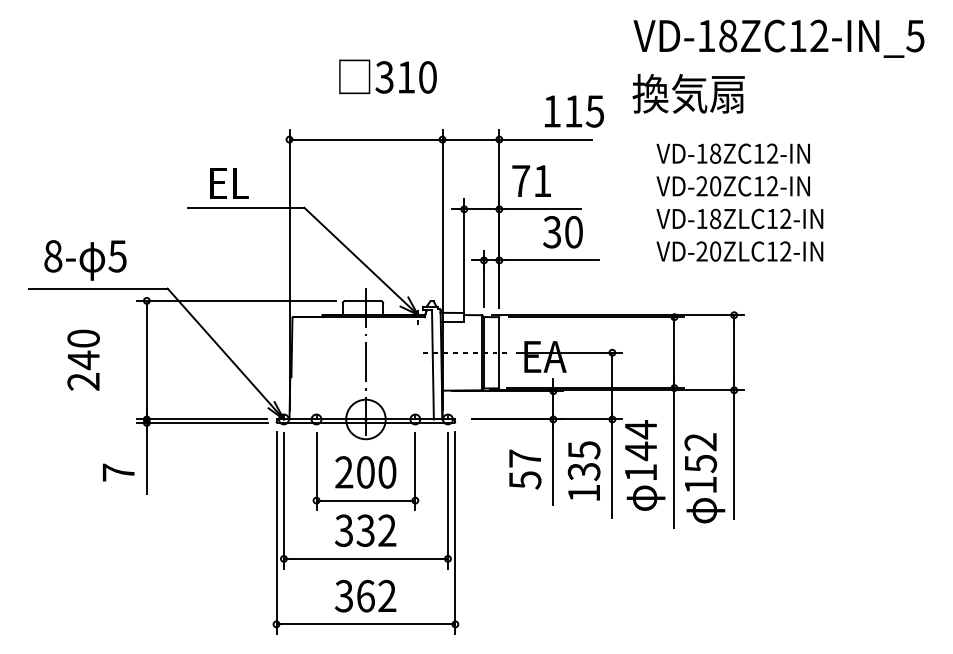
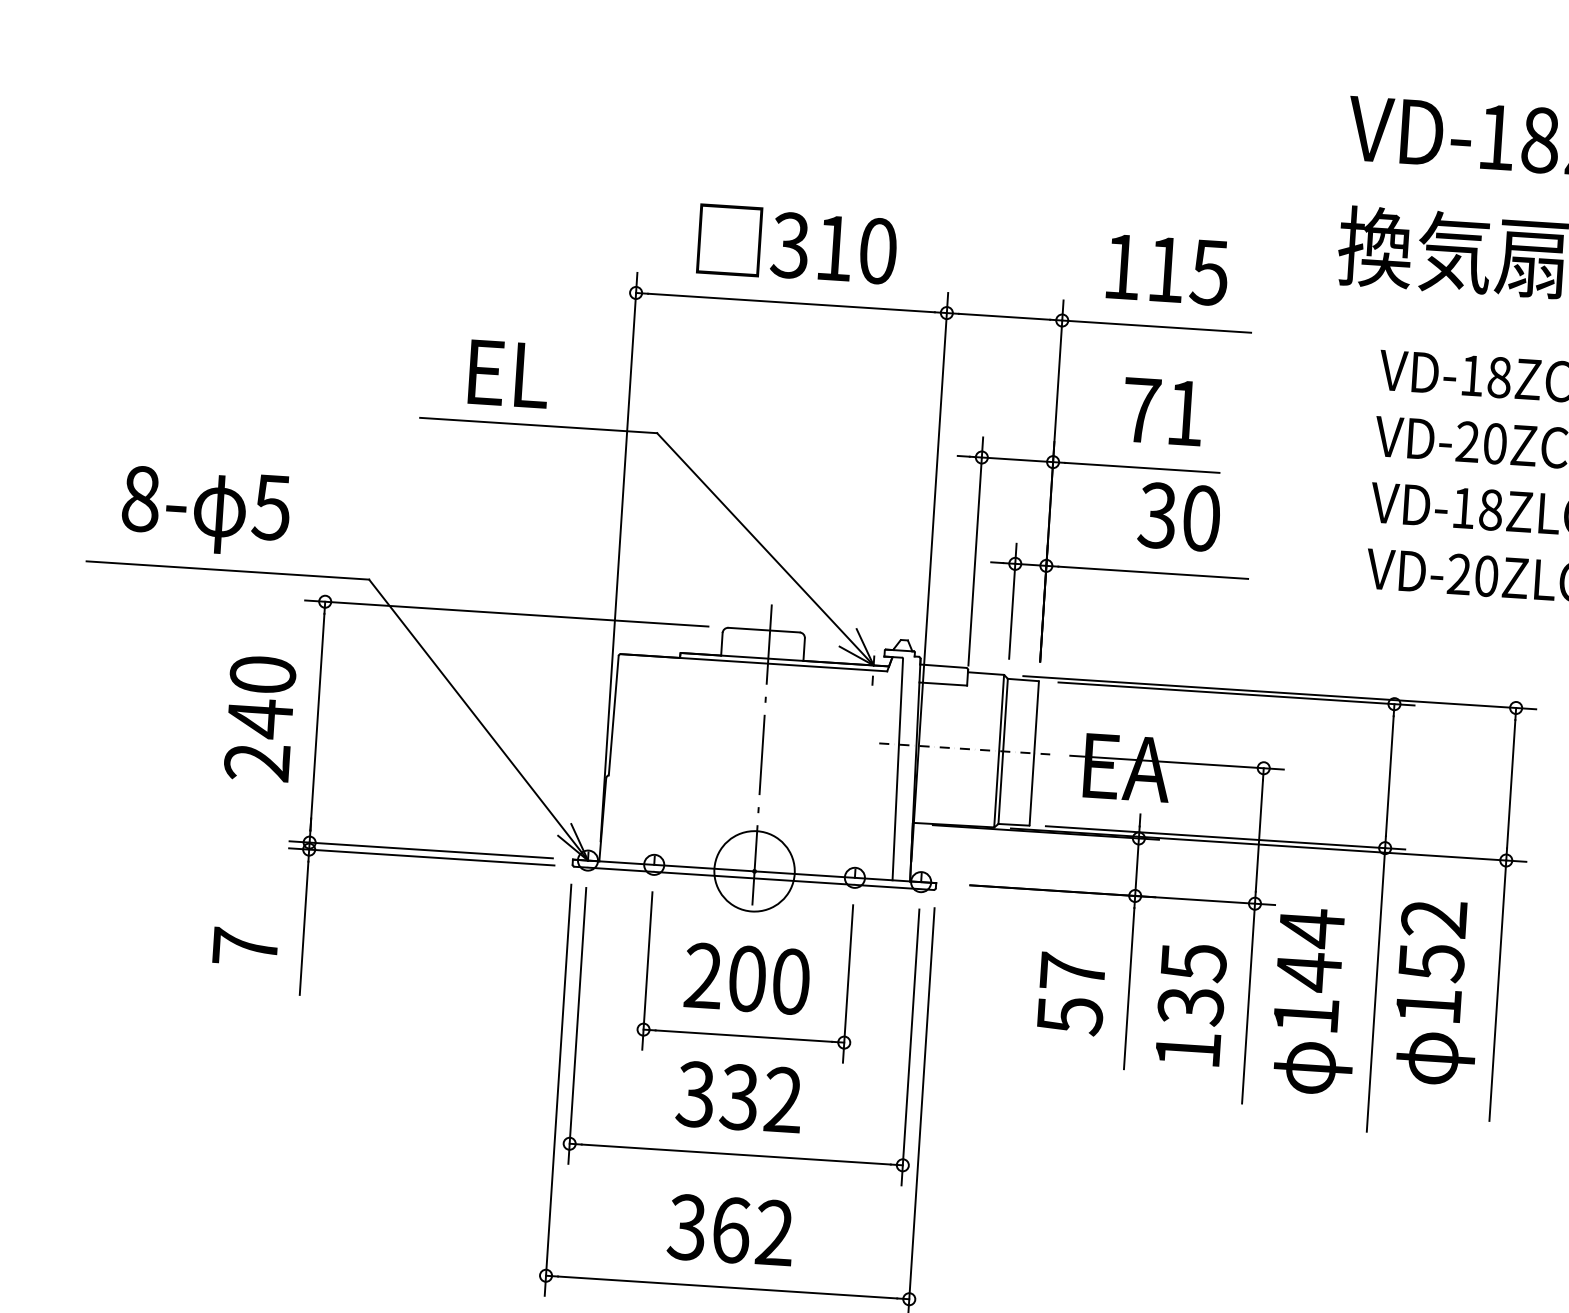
text: (387, 76) -> (796, 243), moved
text: (574, 111) -> (1167, 270), moved
text: (531, 180) -> (1162, 410), moved
text: (83, 359) -> (259, 717), moved
text: (704, 478) -> (1437, 993), moved

